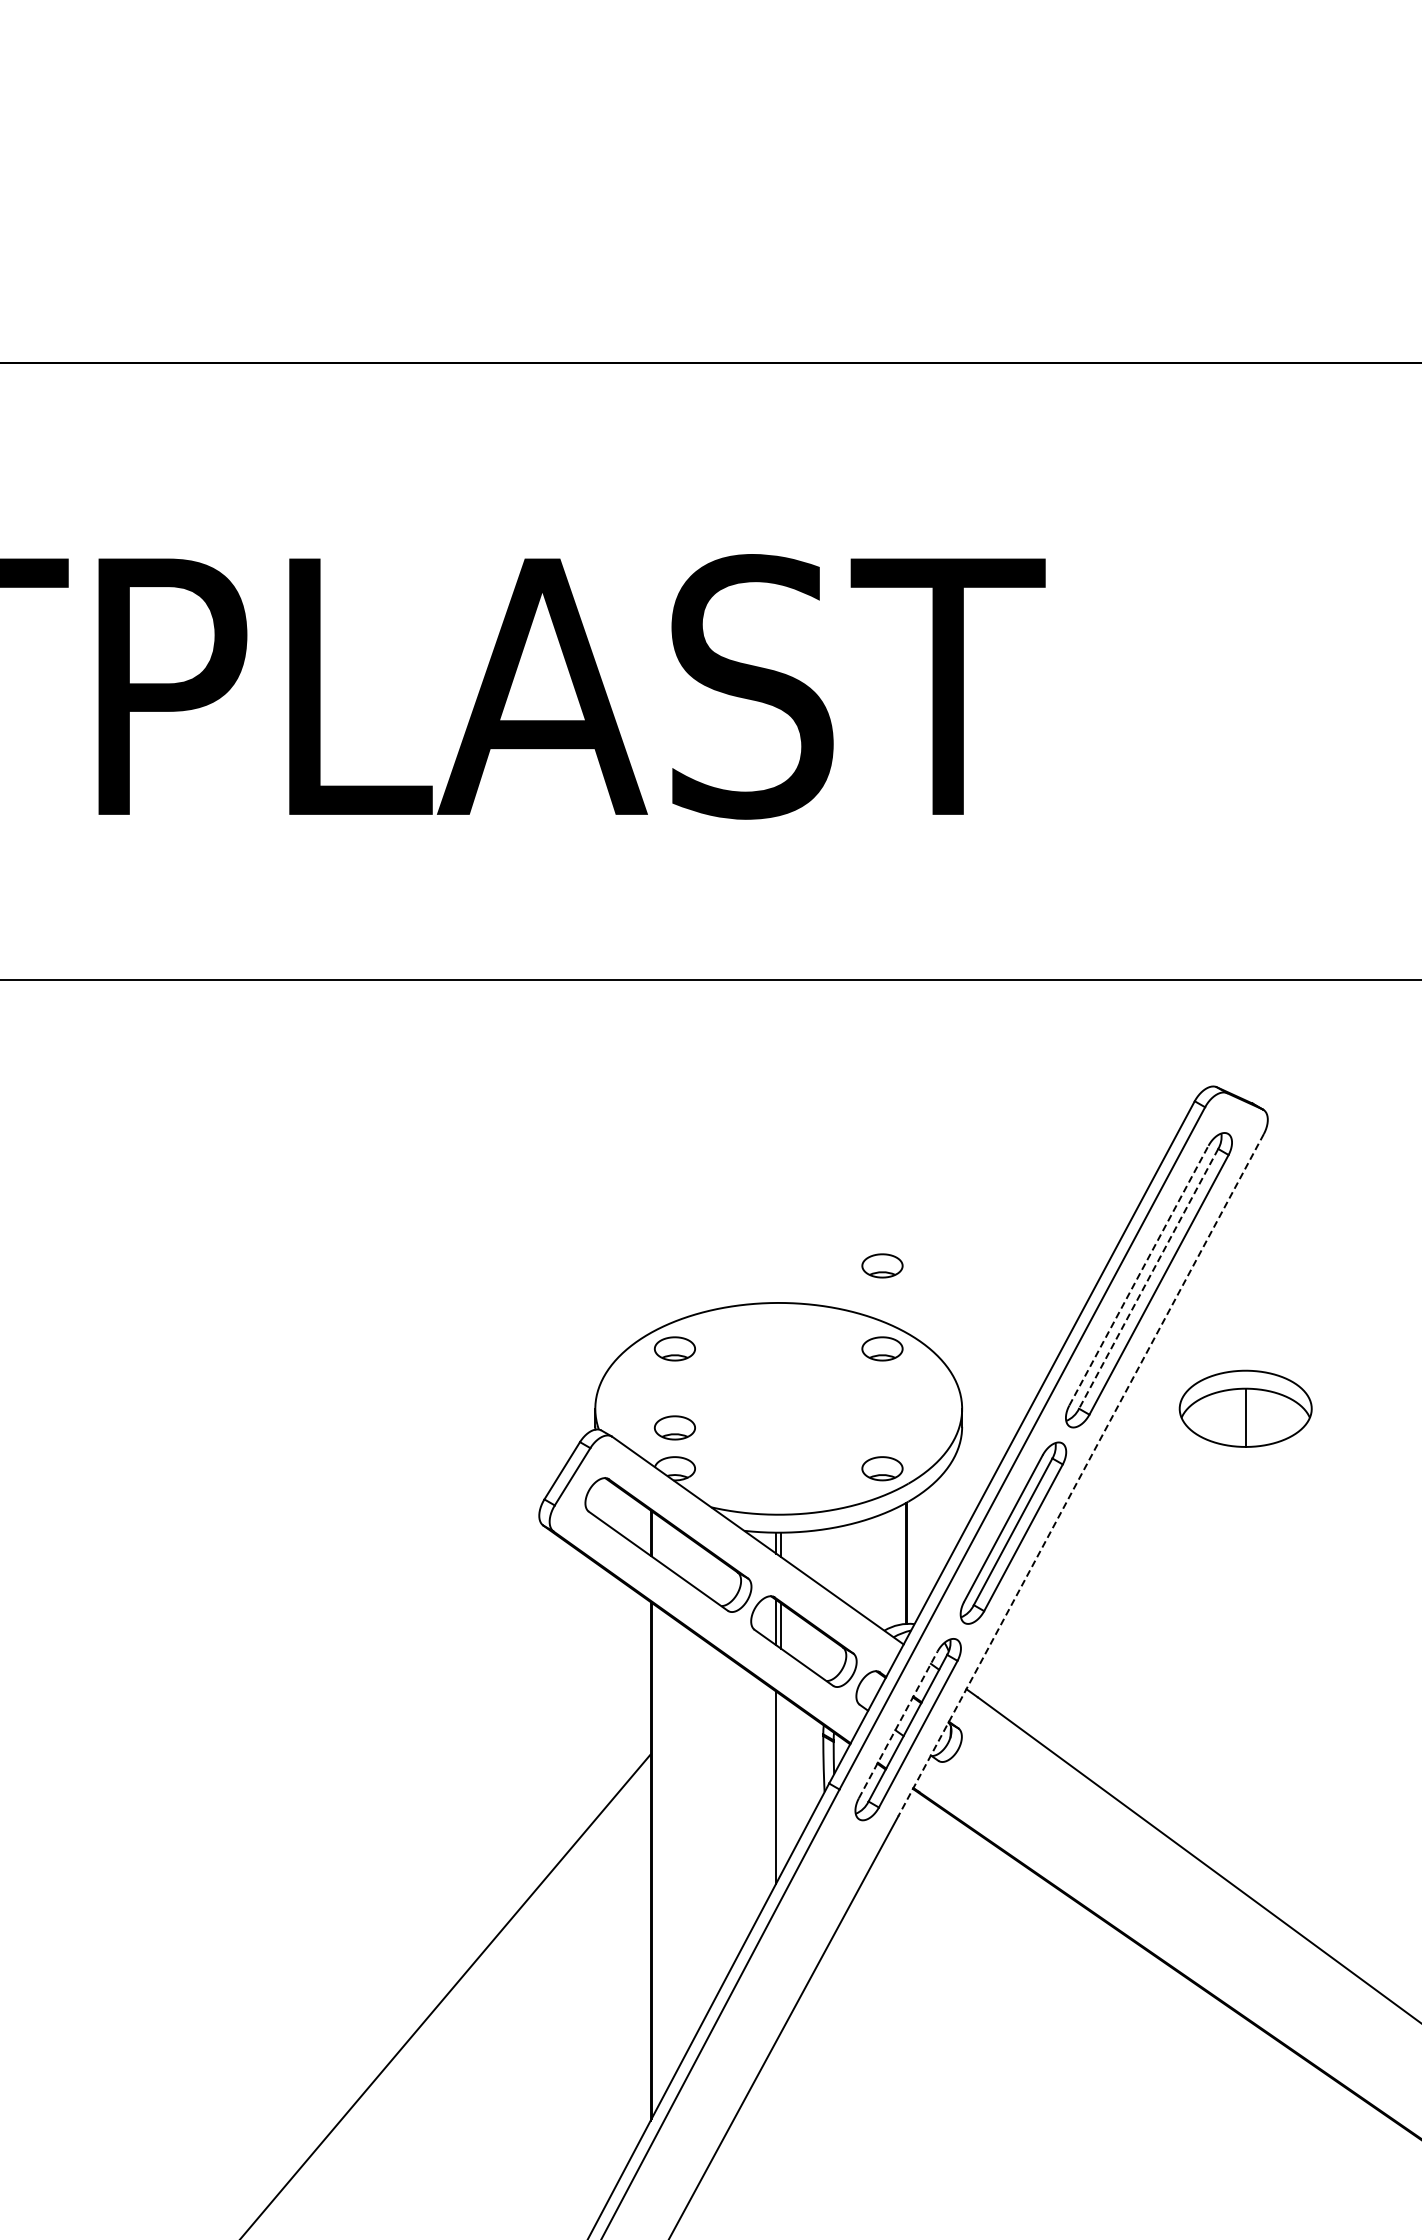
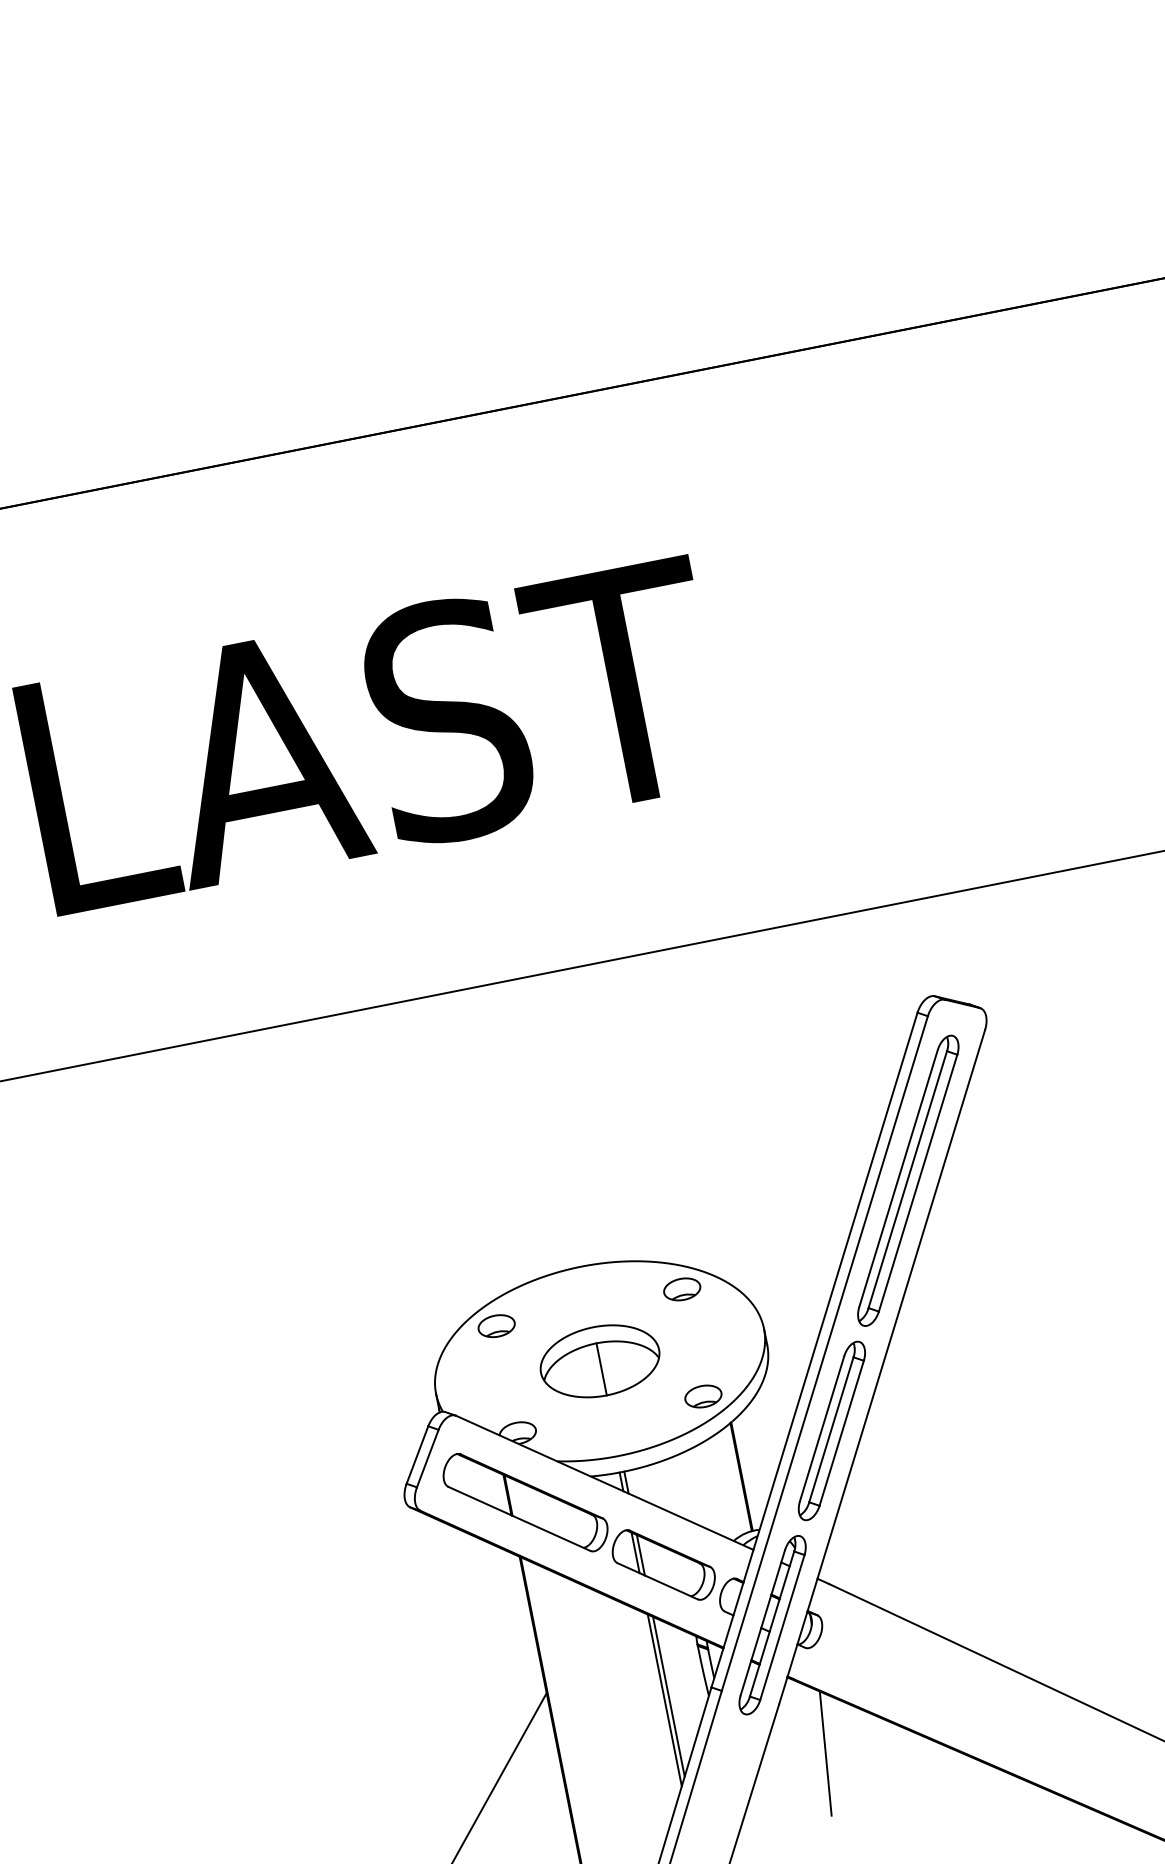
part: (882, 1265) -> (667, 1214), removed
line: (1139, 1275) -> (899, 1178), dashed -> solid
line: (1148, 1279) -> (907, 1180), dashed -> solid
part: (1245, 1408) -> (599, 1361), moved
part: (674, 1427) -> (510, 1396), removed
line: (1080, 1475) -> (881, 1367), dashed -> solid
line: (898, 1724) -> (763, 1622), dashed -> solid
line: (781, 1784) -> (669, 1696), added
line: (937, 1879) -> (825, 1754), added

